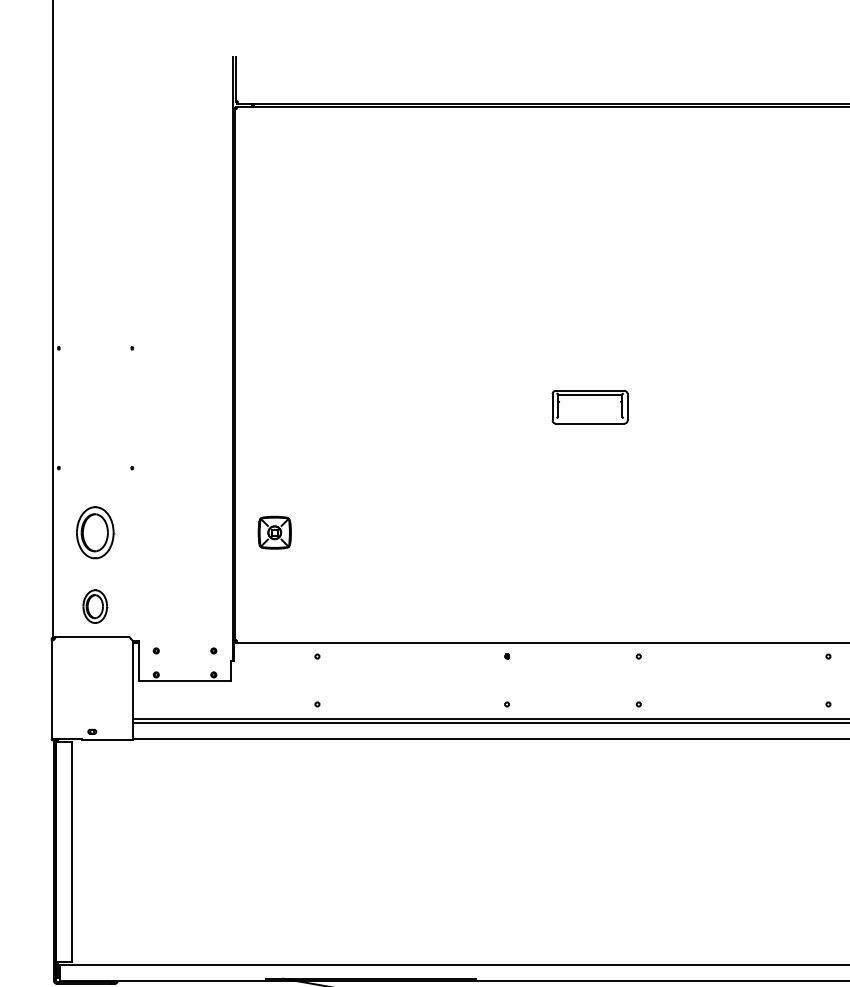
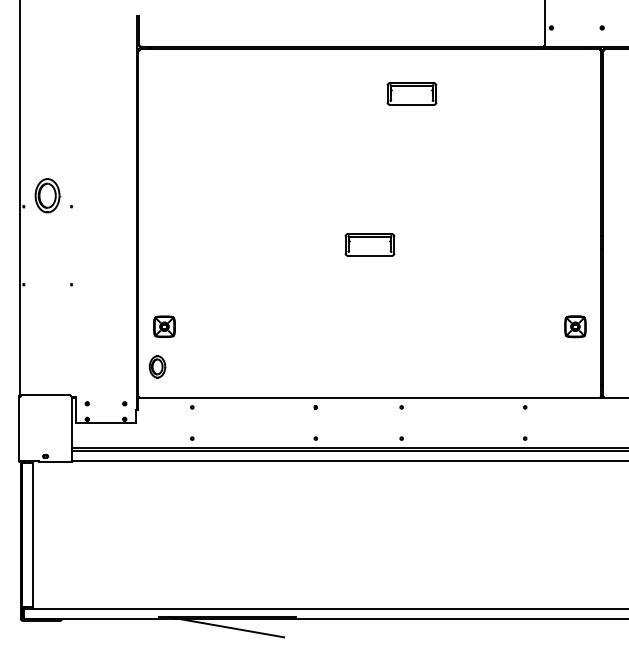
part: (653, 174) -> (411, 93), added
part: (95, 532) -> (47, 195), moved
part: (95, 606) -> (157, 366), moved

